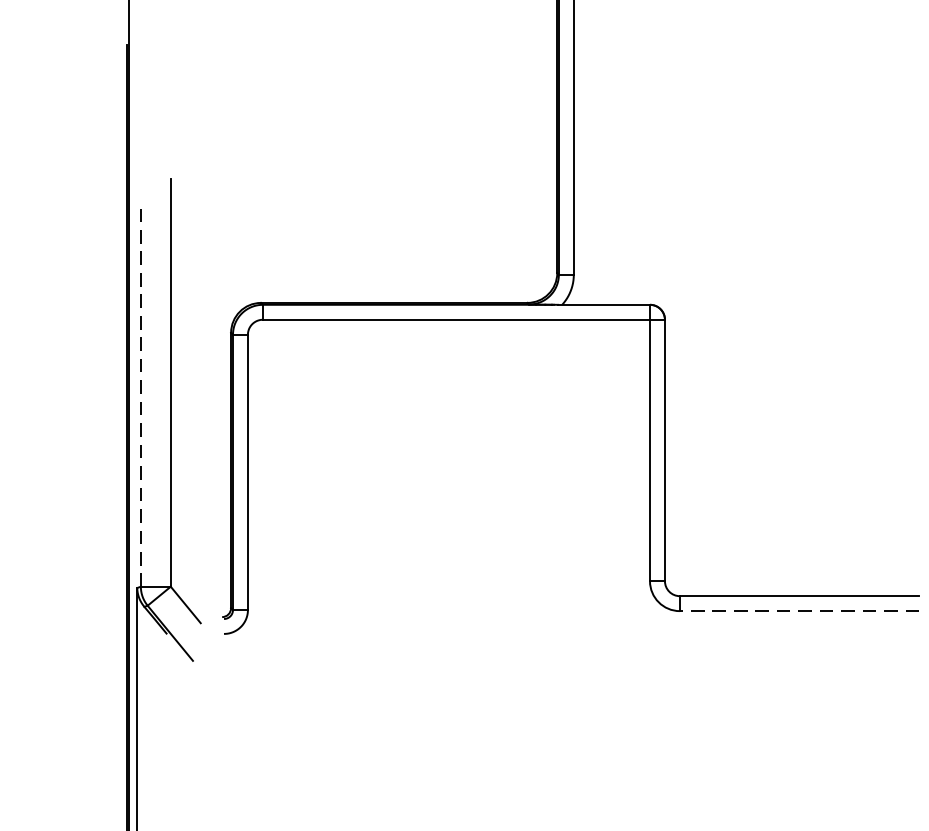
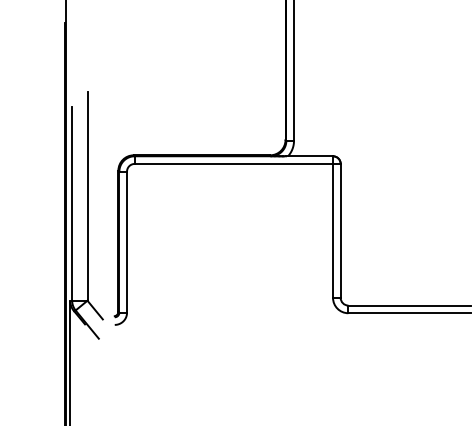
line: (141, 396) -> (72, 203), dashed -> solid
line: (799, 611) -> (409, 313), dashed -> solid

